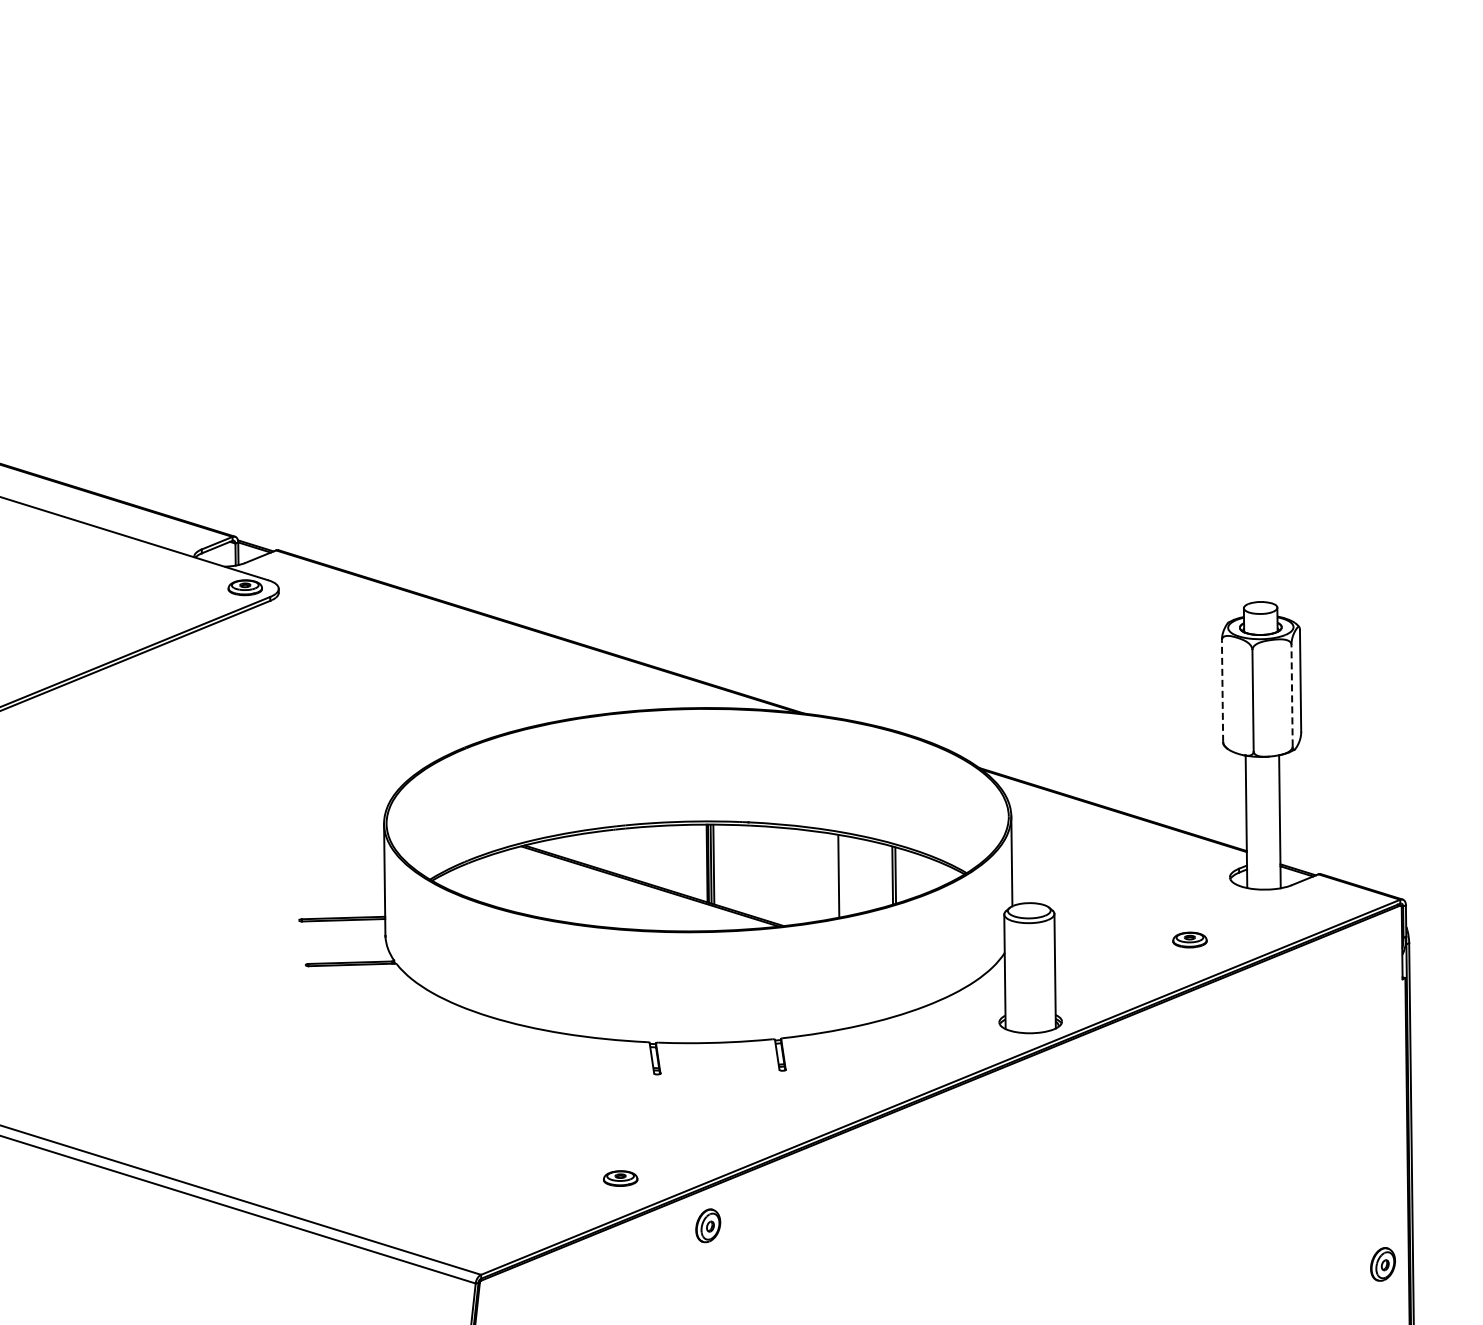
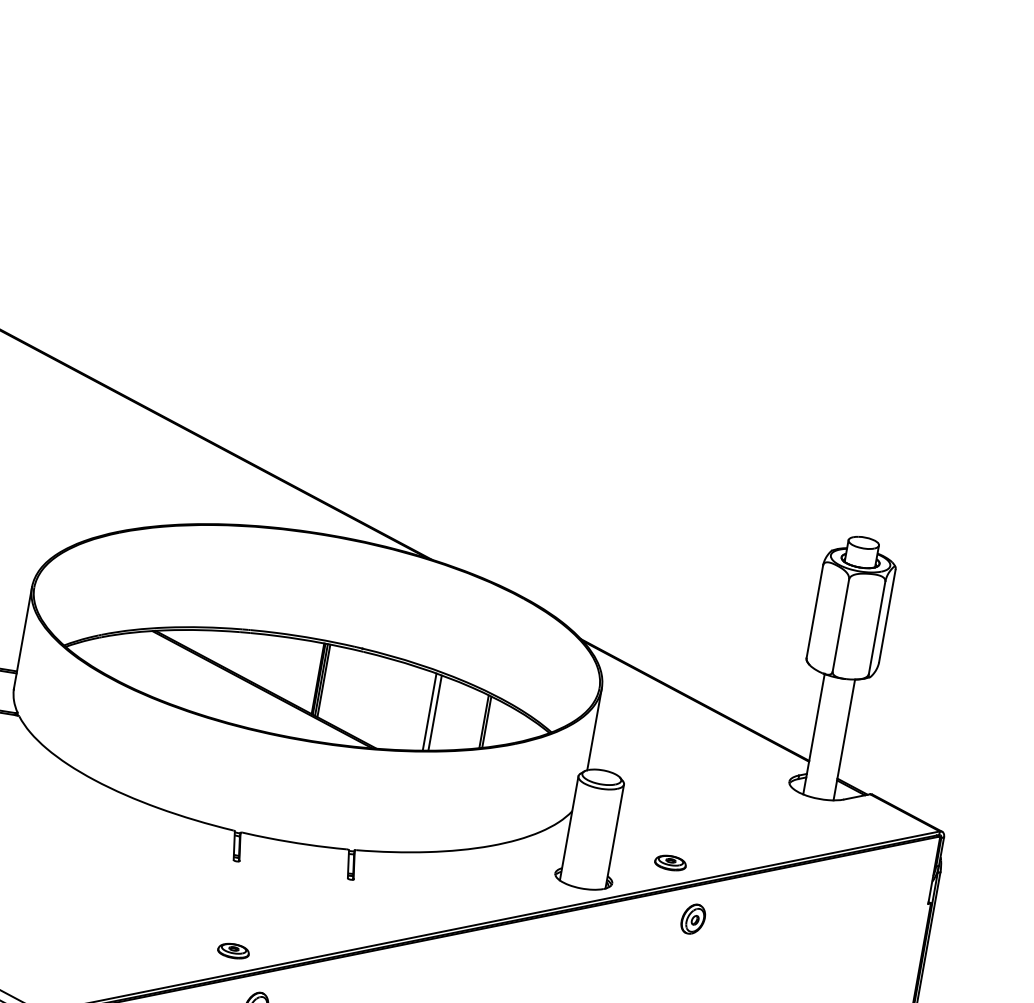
line: (1222, 691) -> (814, 611), dashed -> solid
line: (1292, 695) -> (877, 627), dashed -> solid
line: (832, 875) -> (429, 711), added
part: (1189, 939) -> (670, 862), moved
part: (1155, 1043) -> (693, 919), added
part: (620, 1178) -> (233, 950), moved

